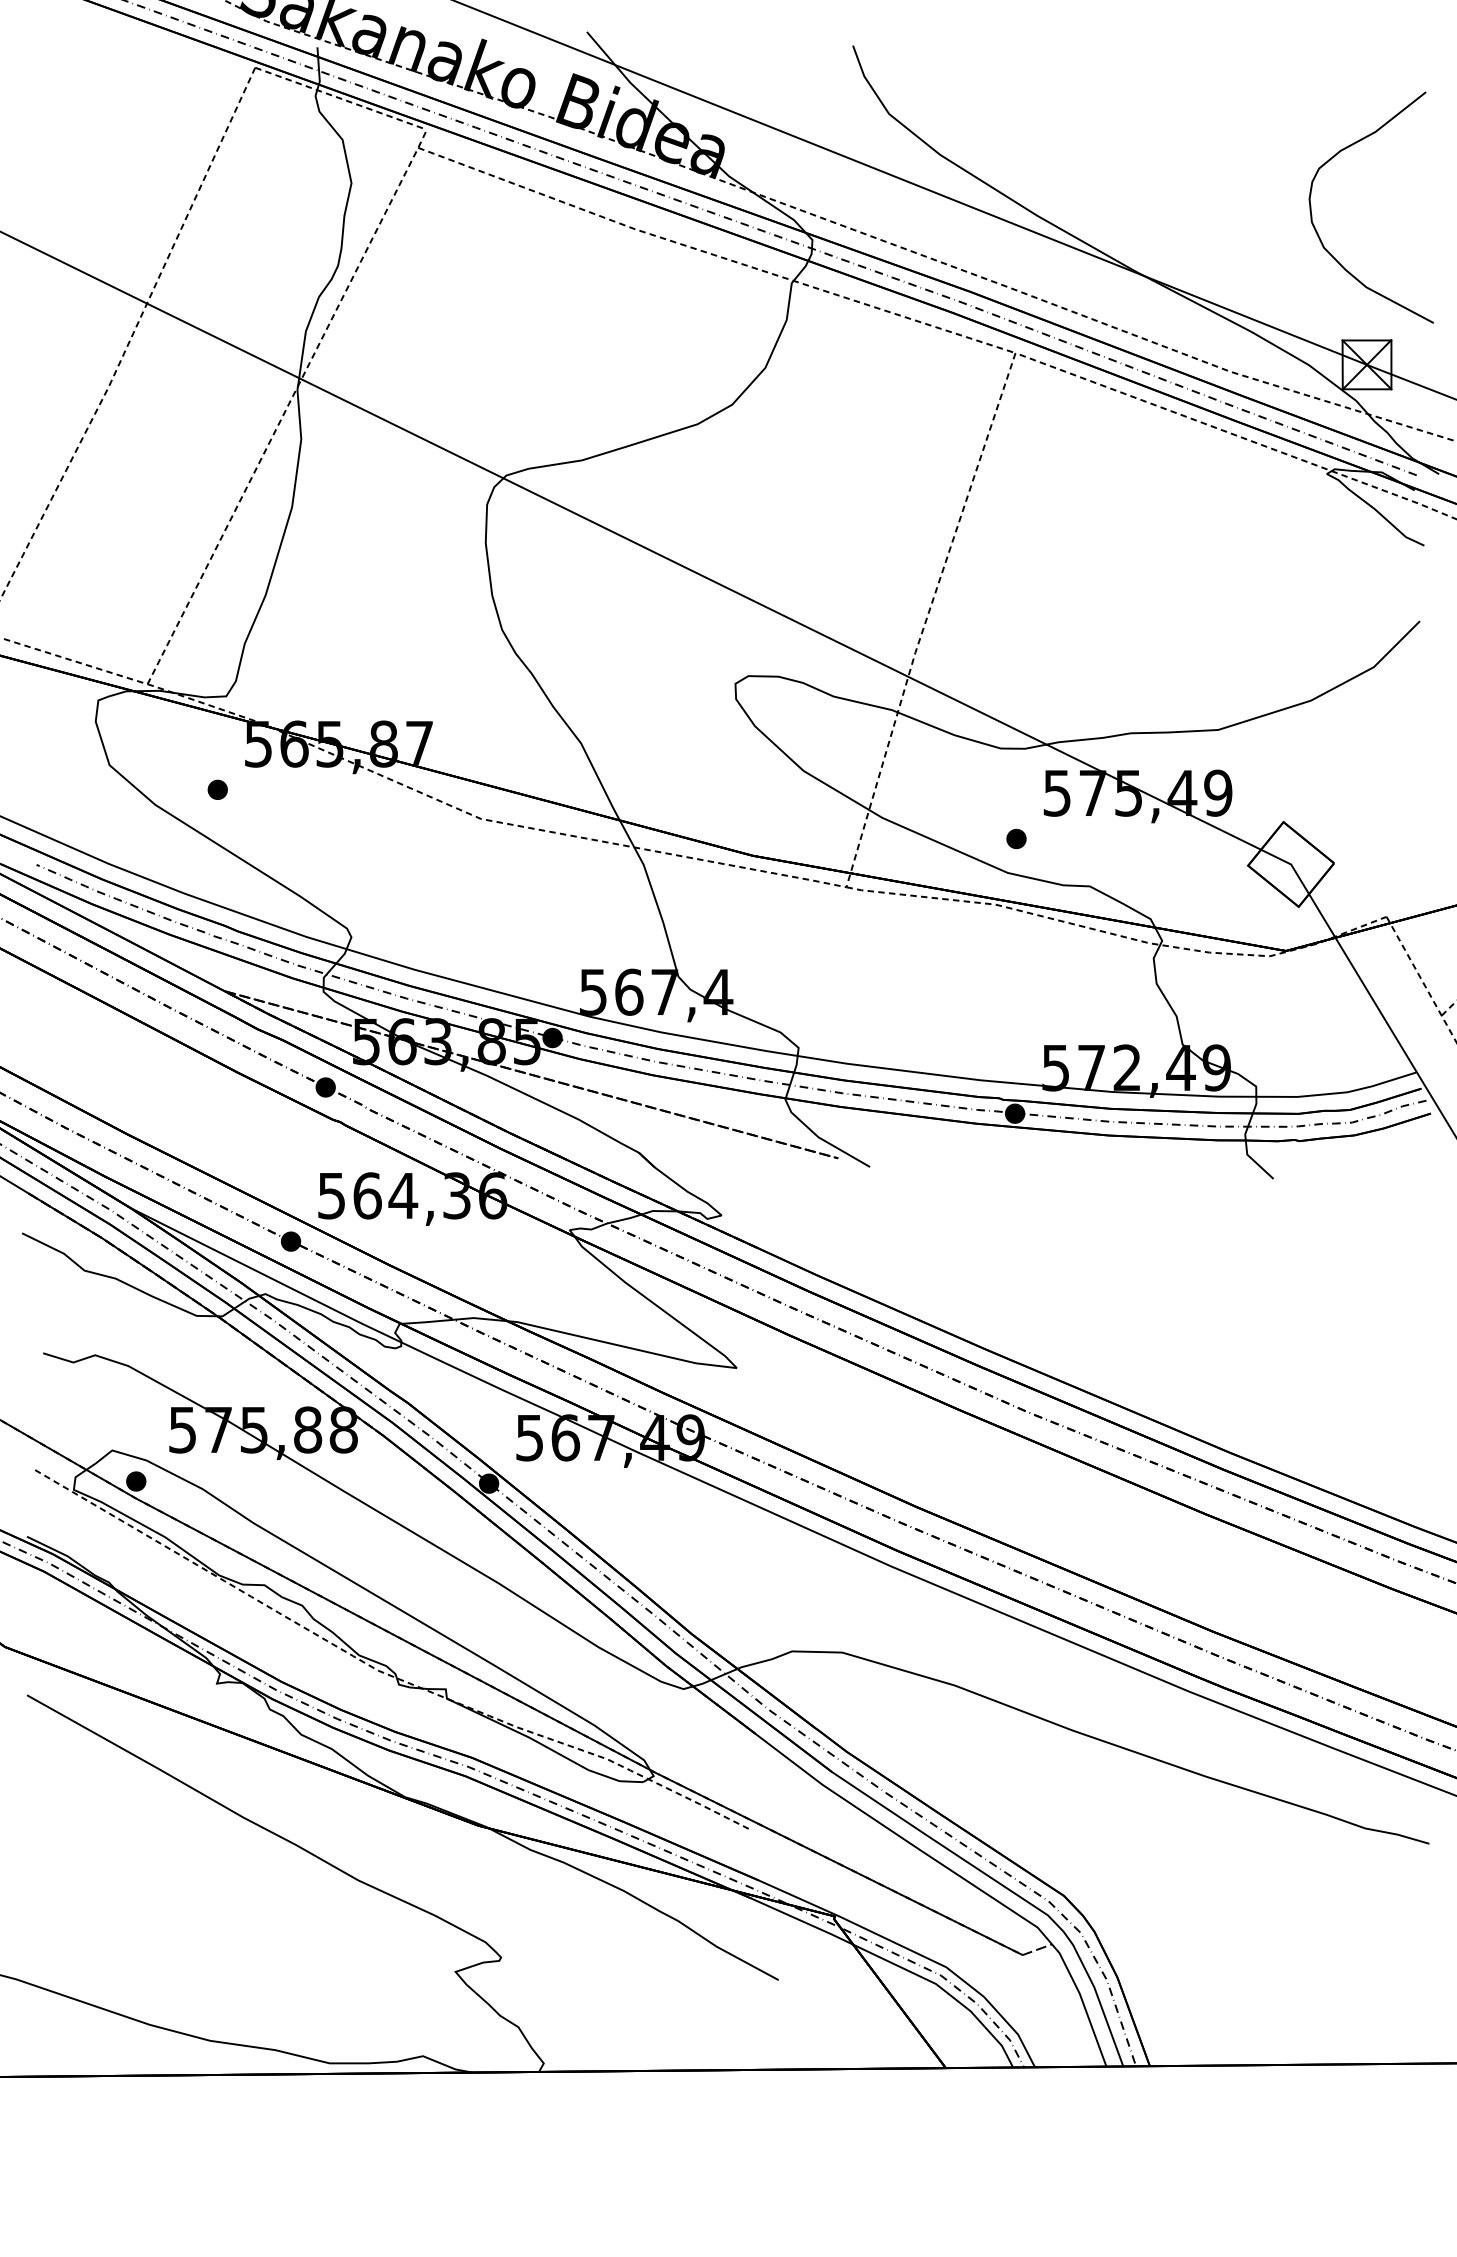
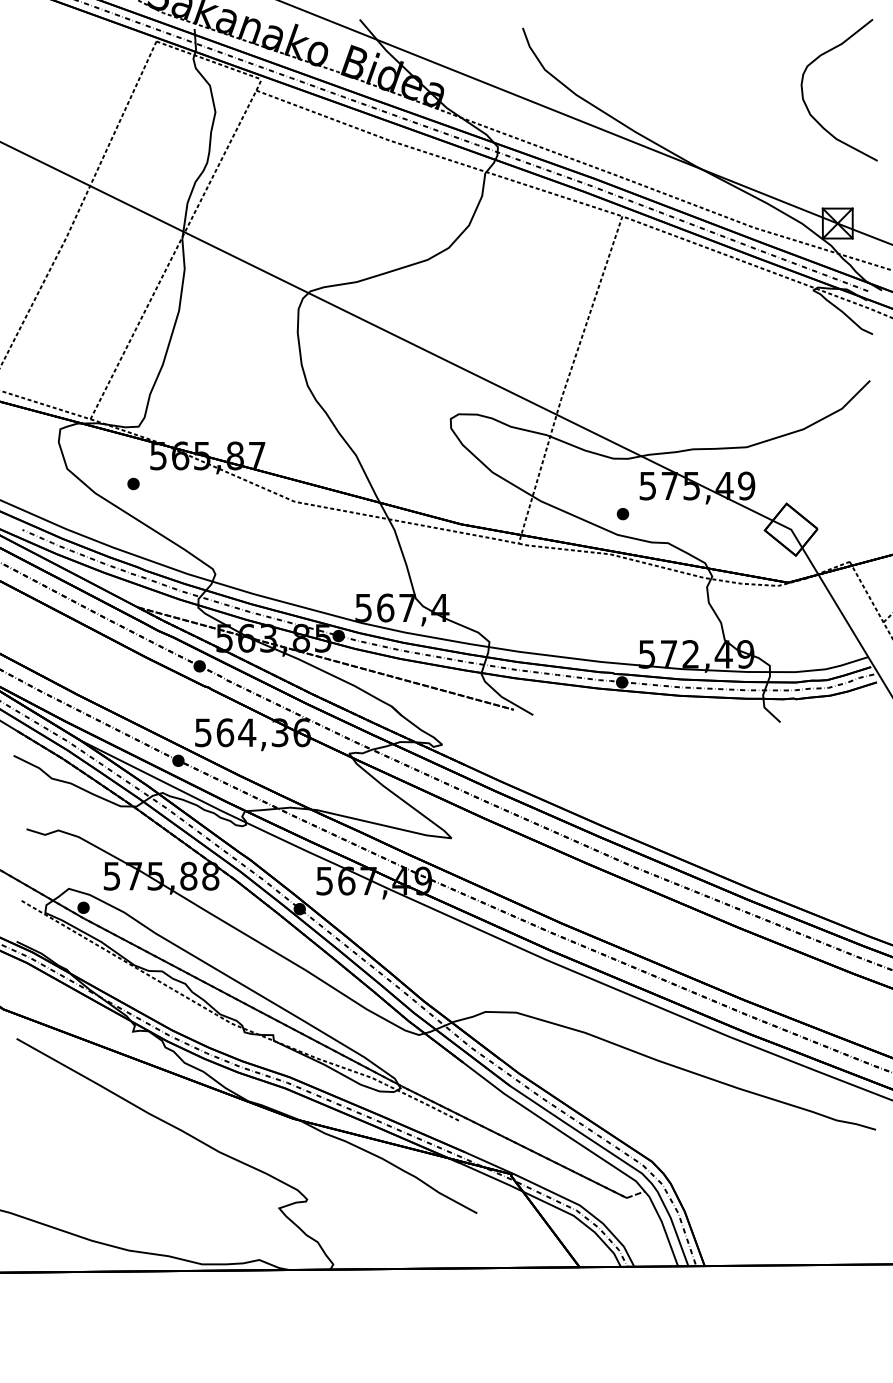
curve: (1317, 229) -> (806, 103), moved

